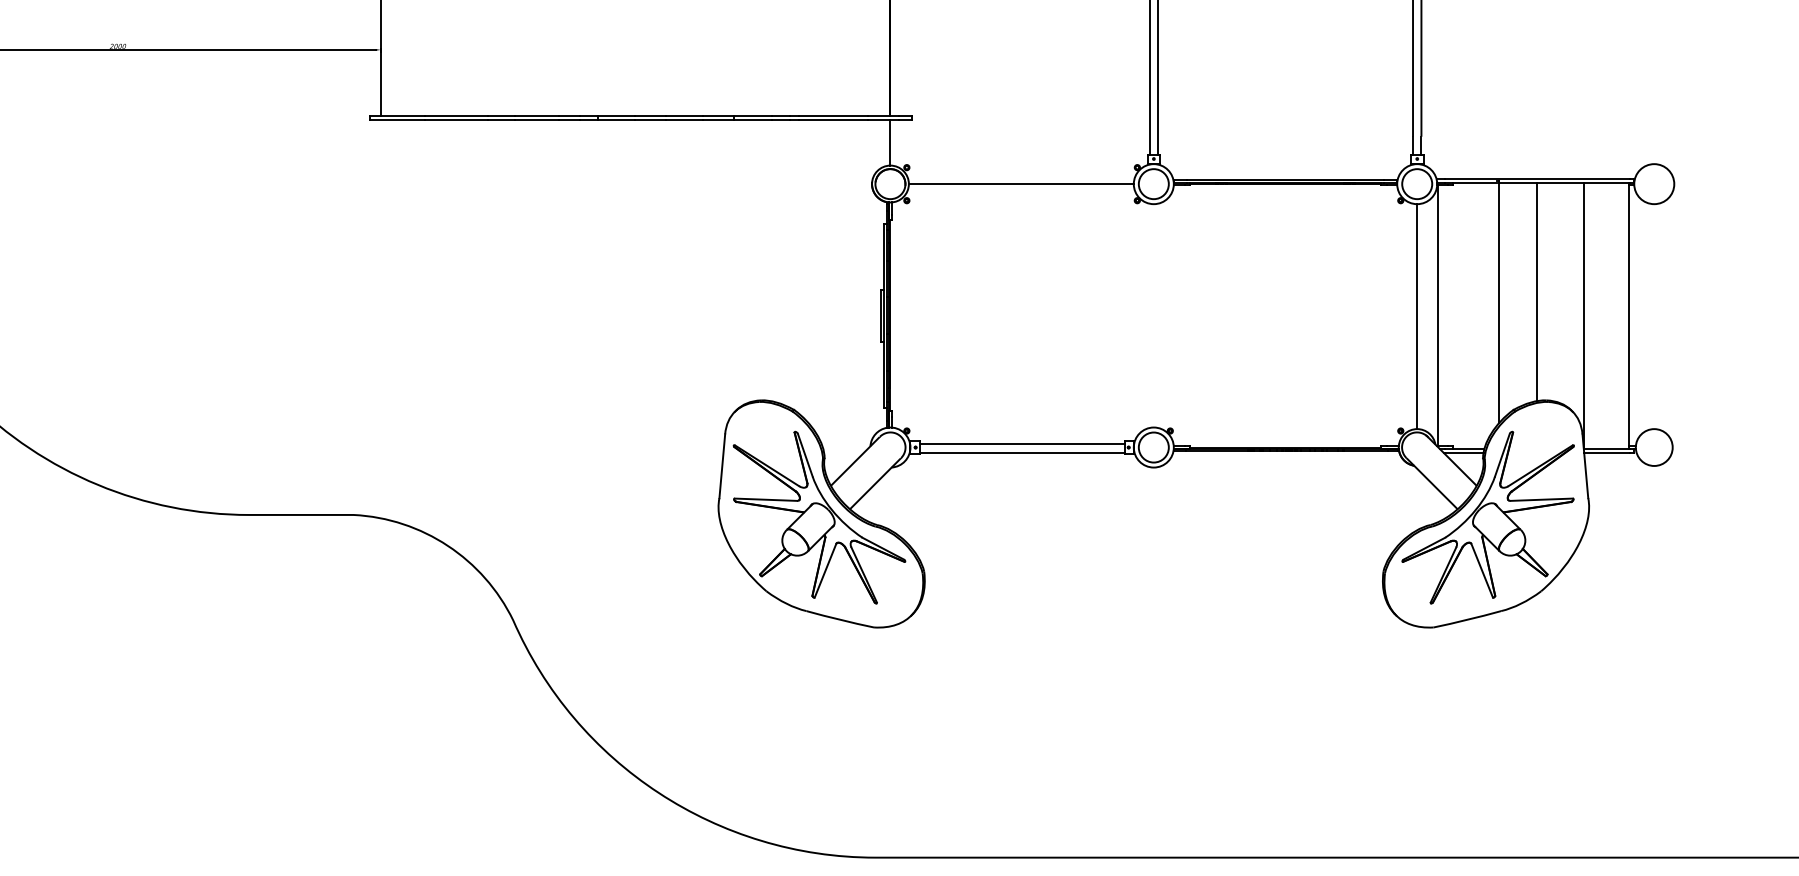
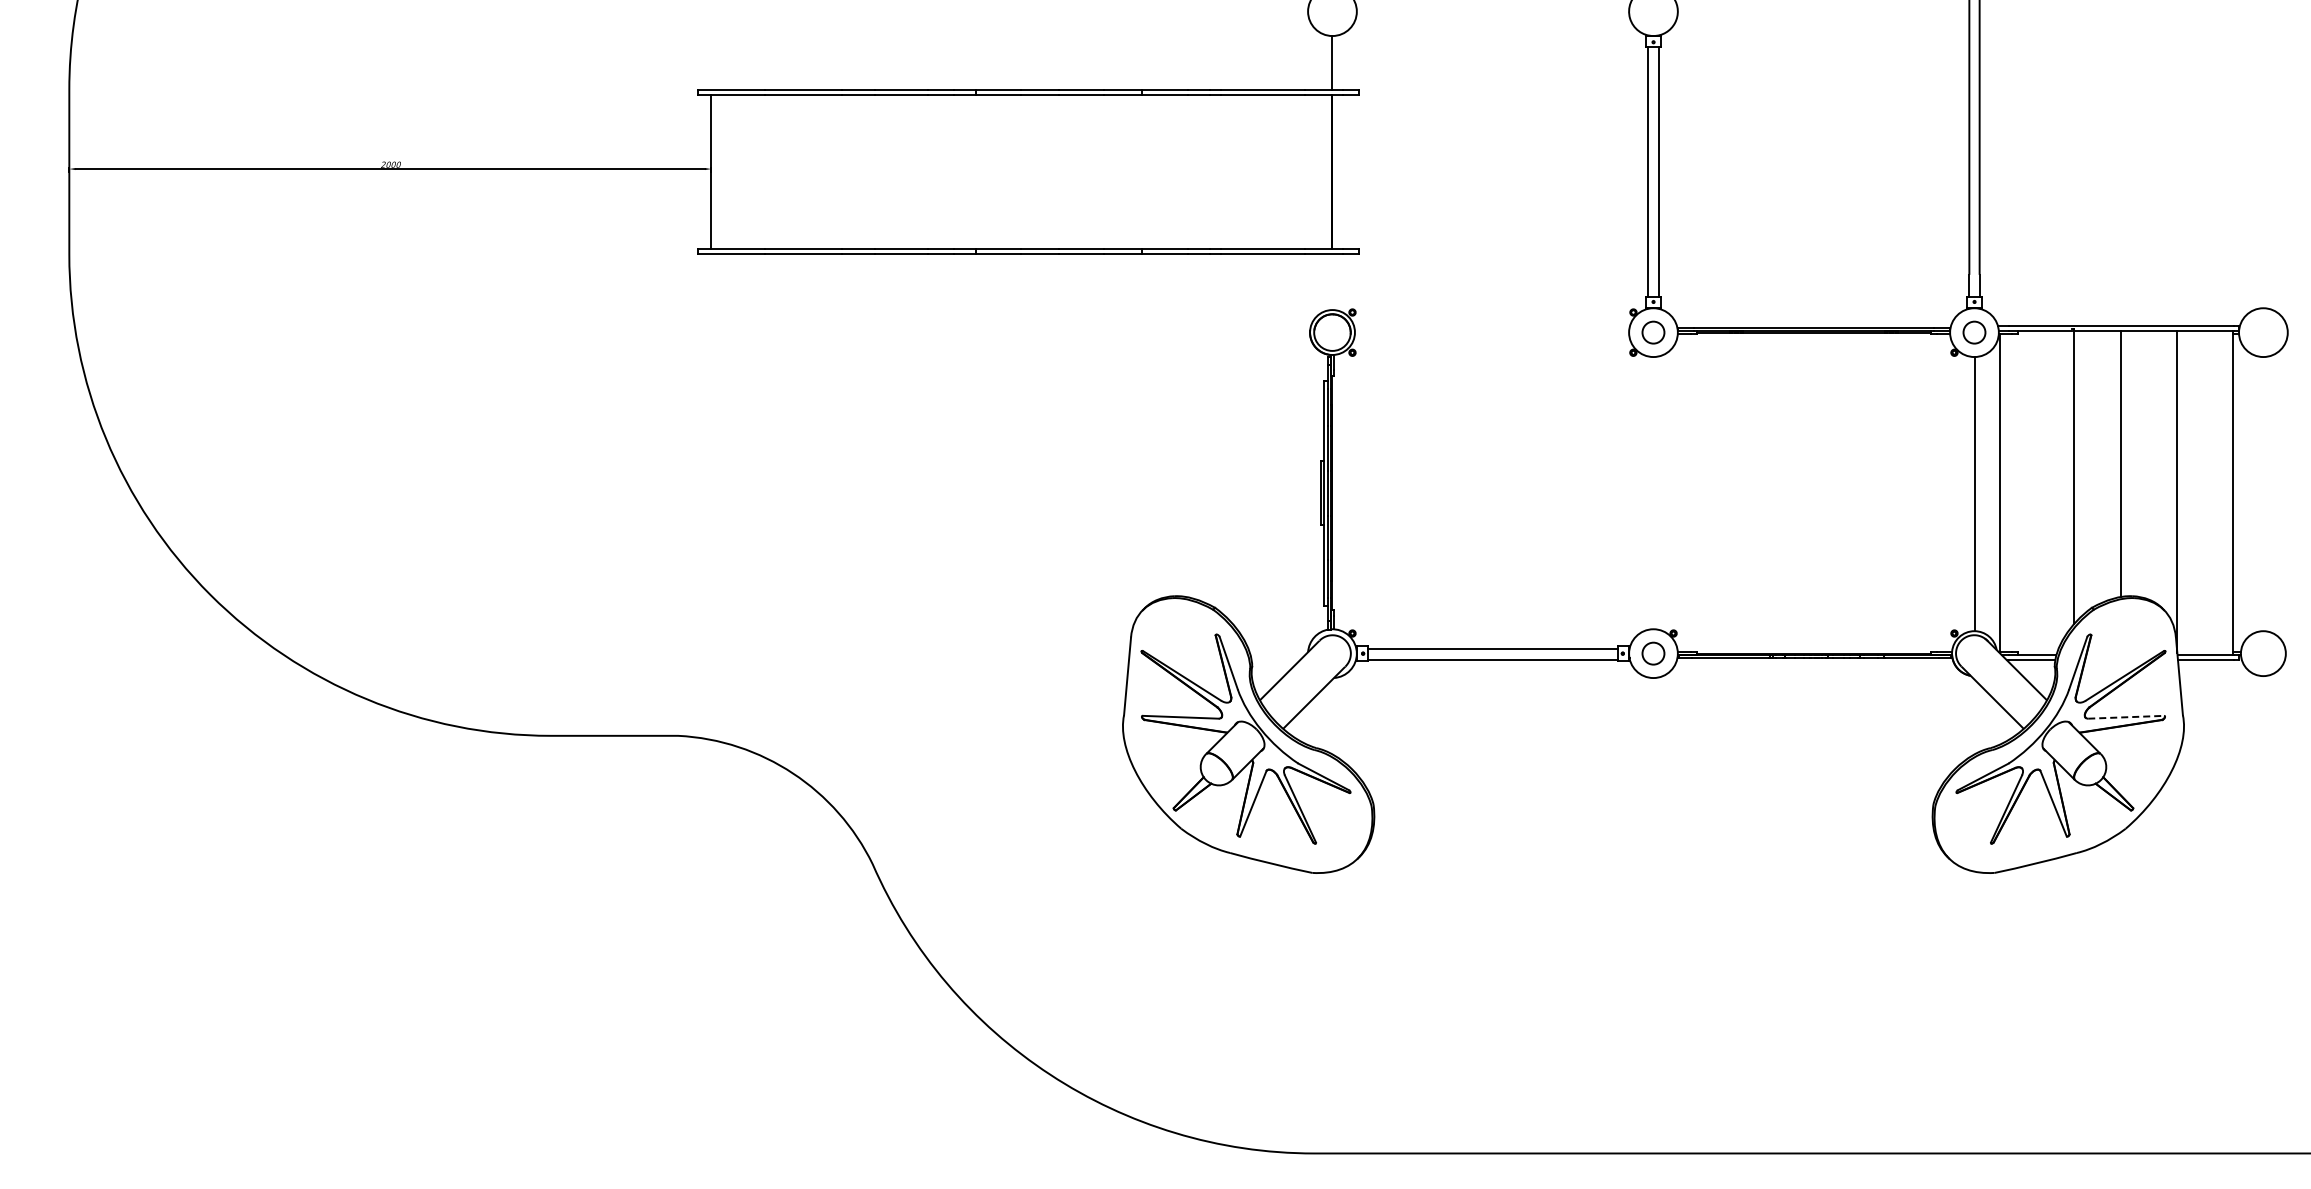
line: (890, 143) -> (1332, 282), removed
line: (1020, 184) -> (1491, 332), removed
circle: (1153, 184) -> (1653, 332), size x0.6
circle: (1417, 184) -> (1974, 332), size x0.6
circle: (1153, 447) -> (1653, 653), size x0.6
line: (1541, 499) -> (2126, 717), solid -> dashed

